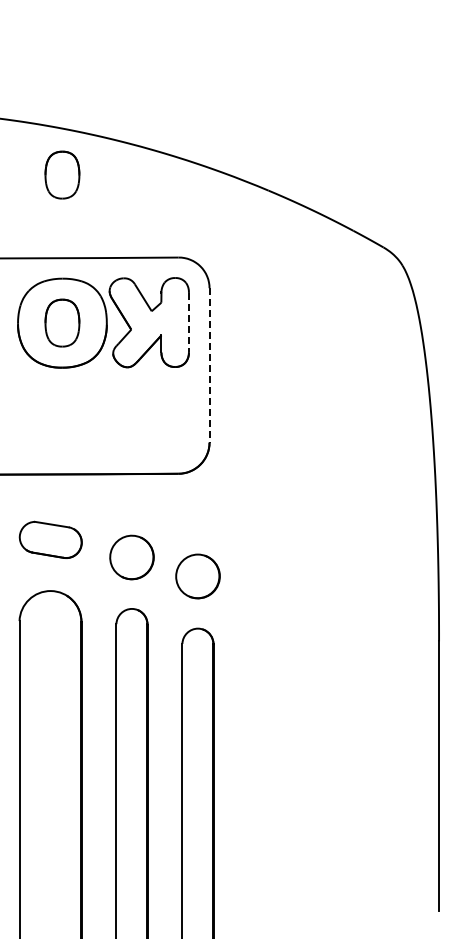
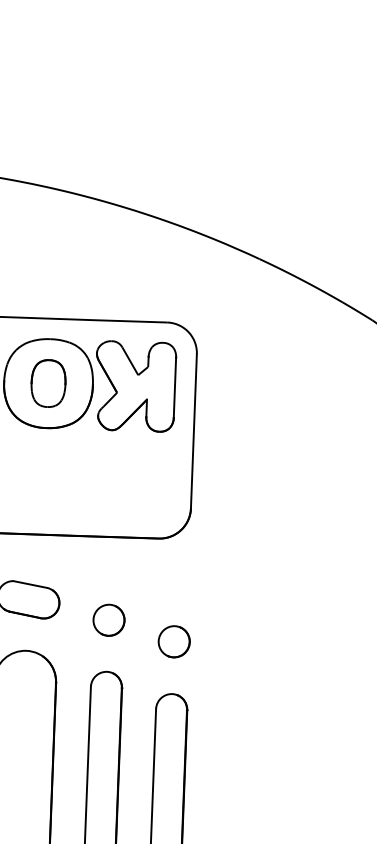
part: (62, 174) -> (54, 235), removed
line: (188, 322) -> (174, 387), dashed -> solid
line: (209, 365) -> (193, 431), dashed -> solid
part: (131, 556) -> (108, 619), size x0.71
part: (197, 575) -> (173, 640), size x0.71

